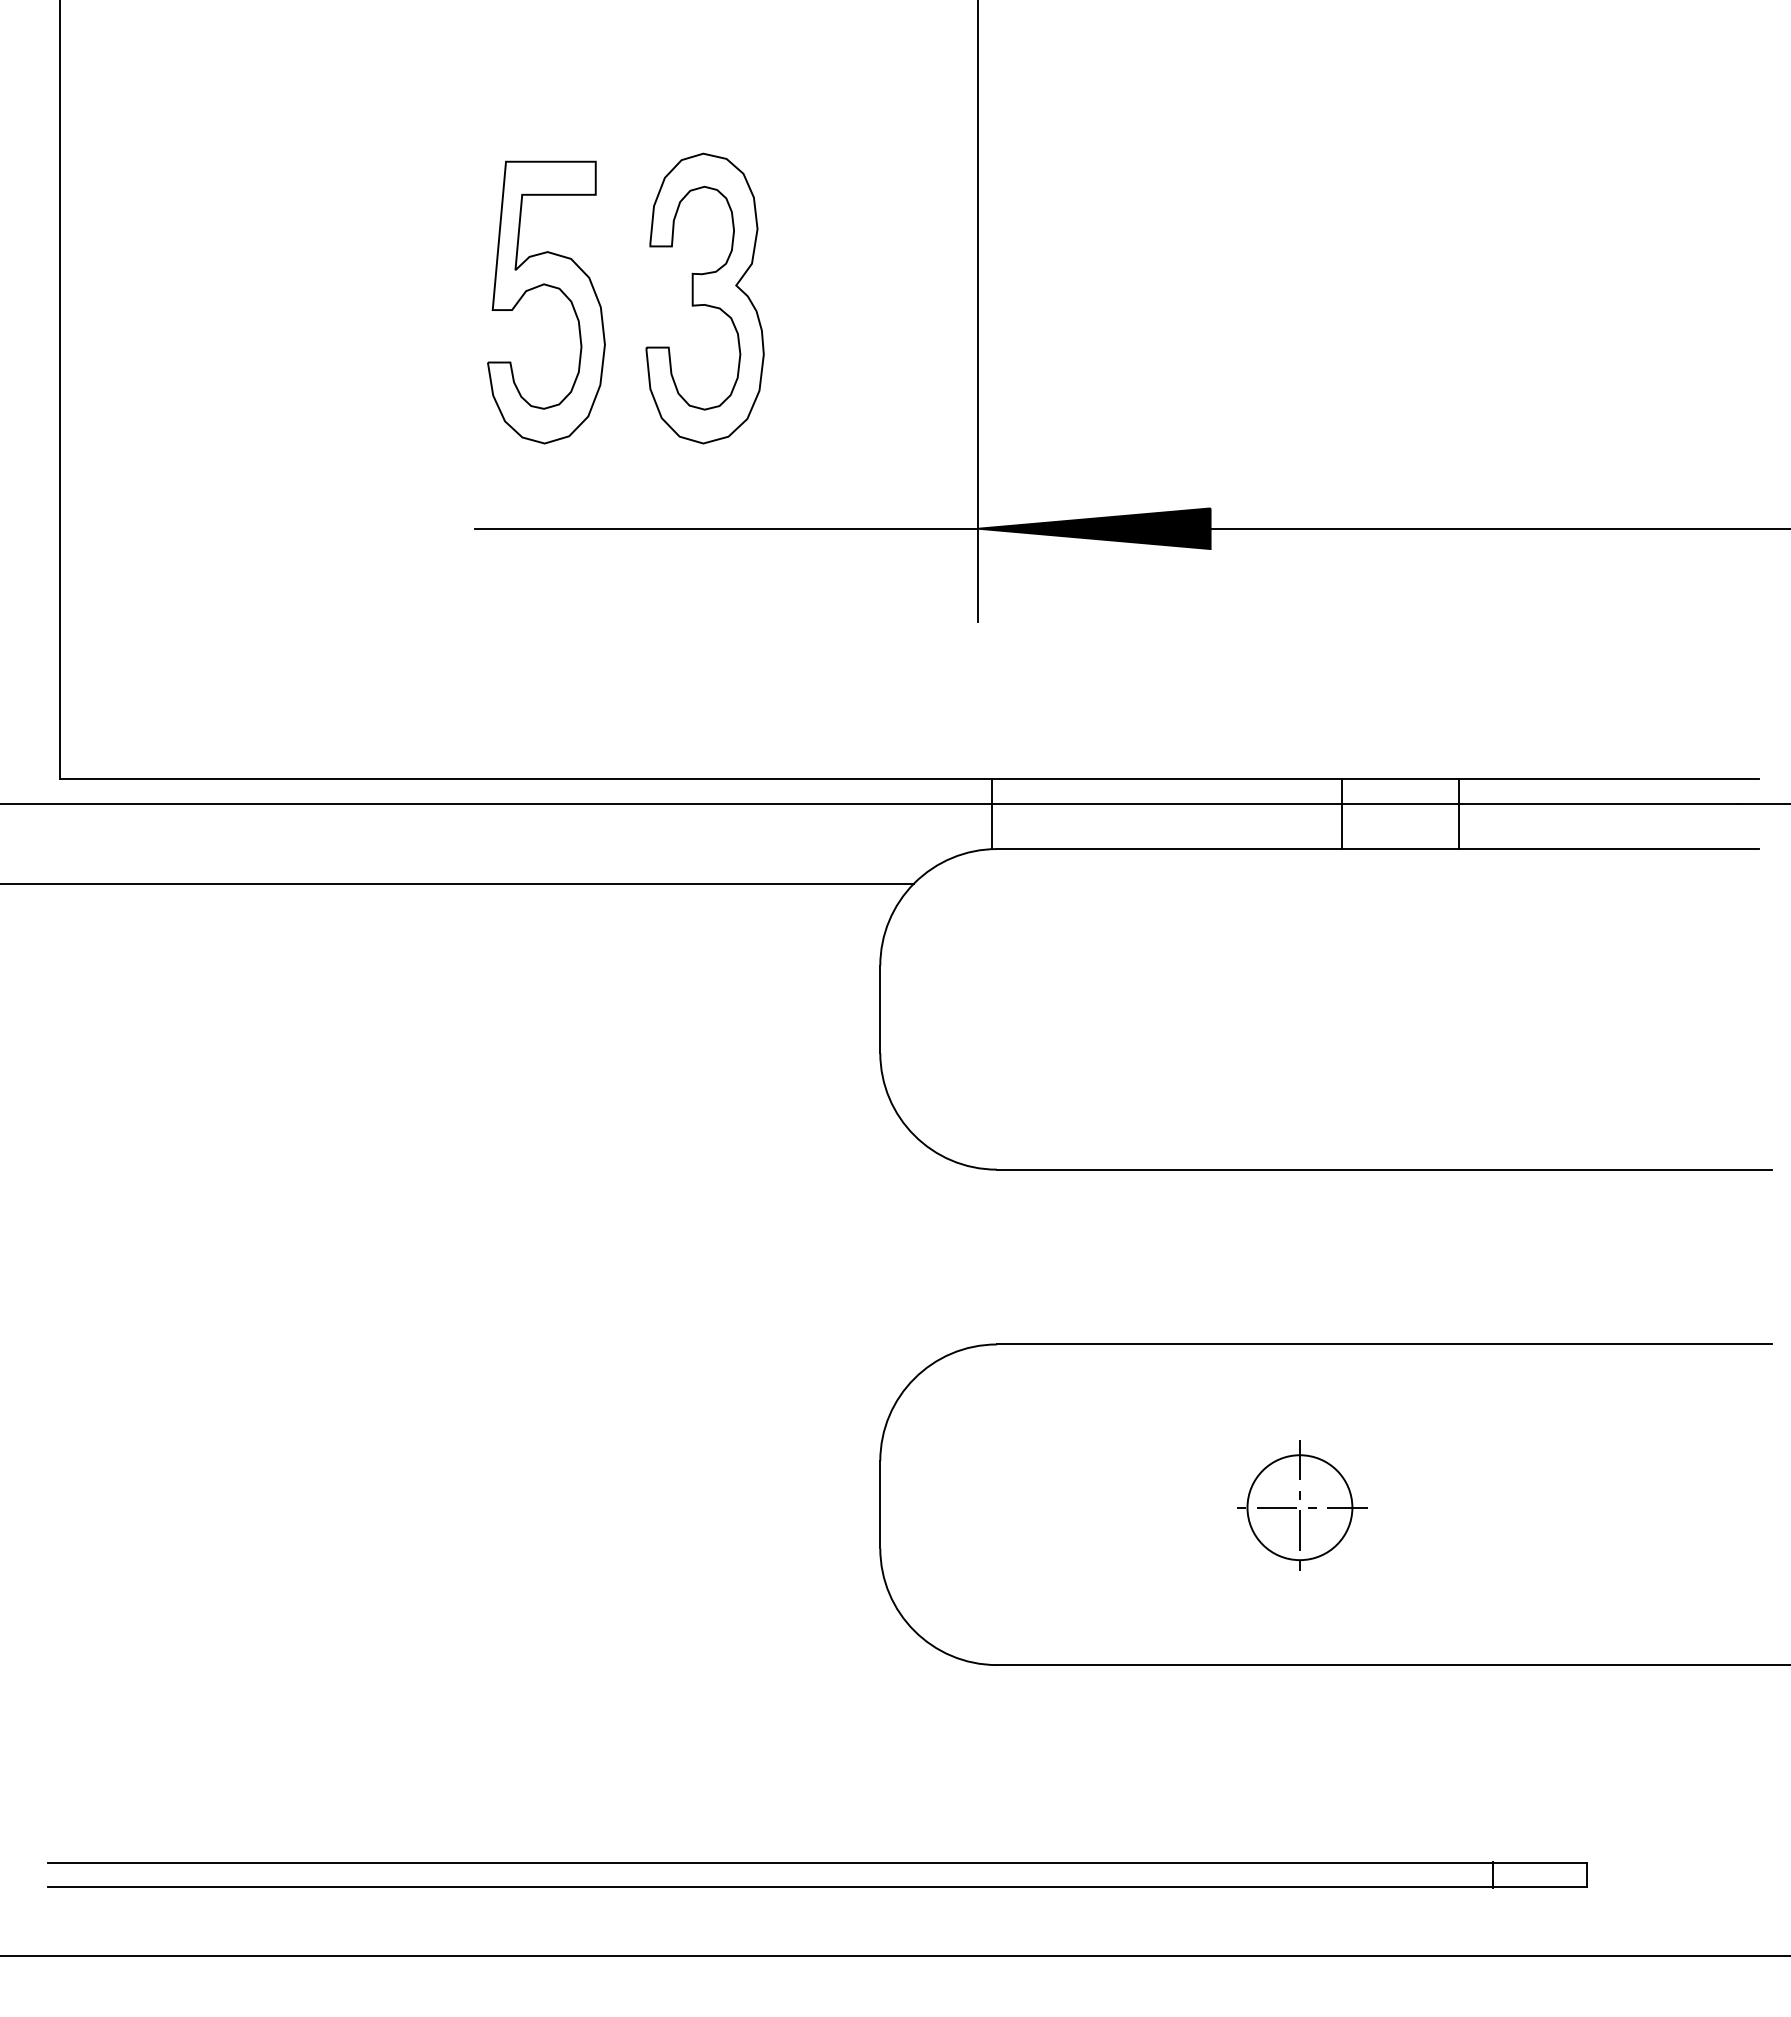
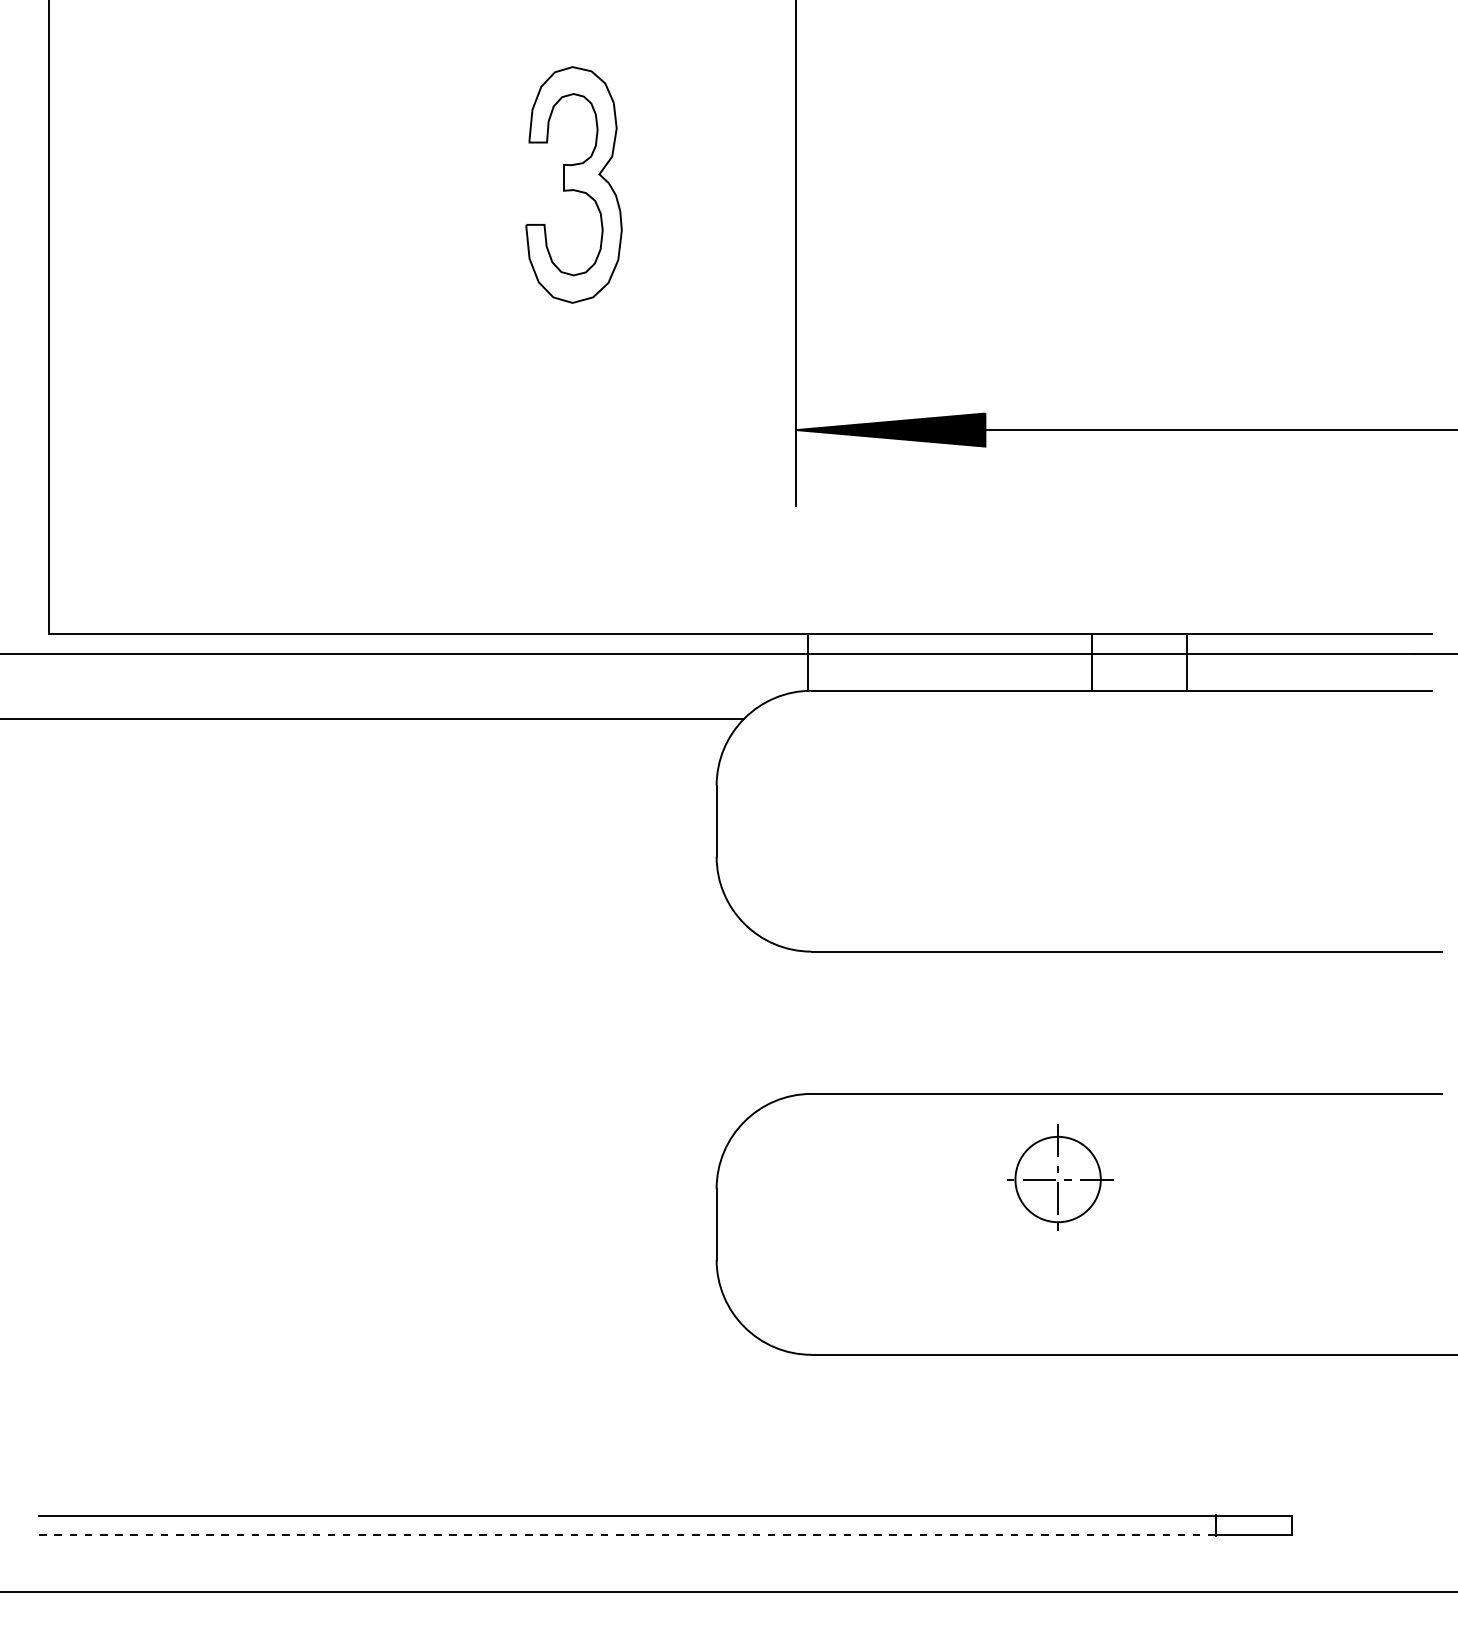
part: (550, 287) -> (448, 233), removed
part: (704, 298) -> (573, 184), moved
line: (726, 528) -> (591, 429), removed
part: (1302, 1505) -> (1060, 1177), moved
line: (770, 1886) -> (627, 1535), solid -> dashed

